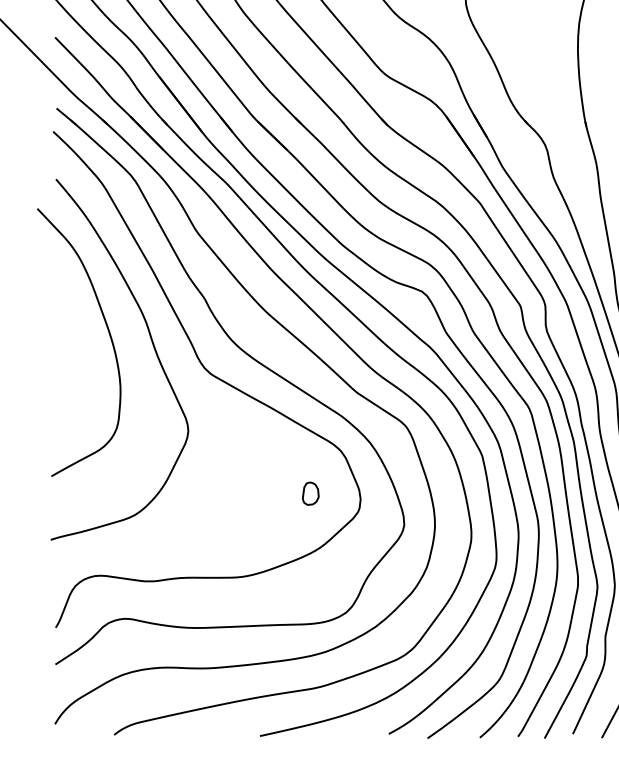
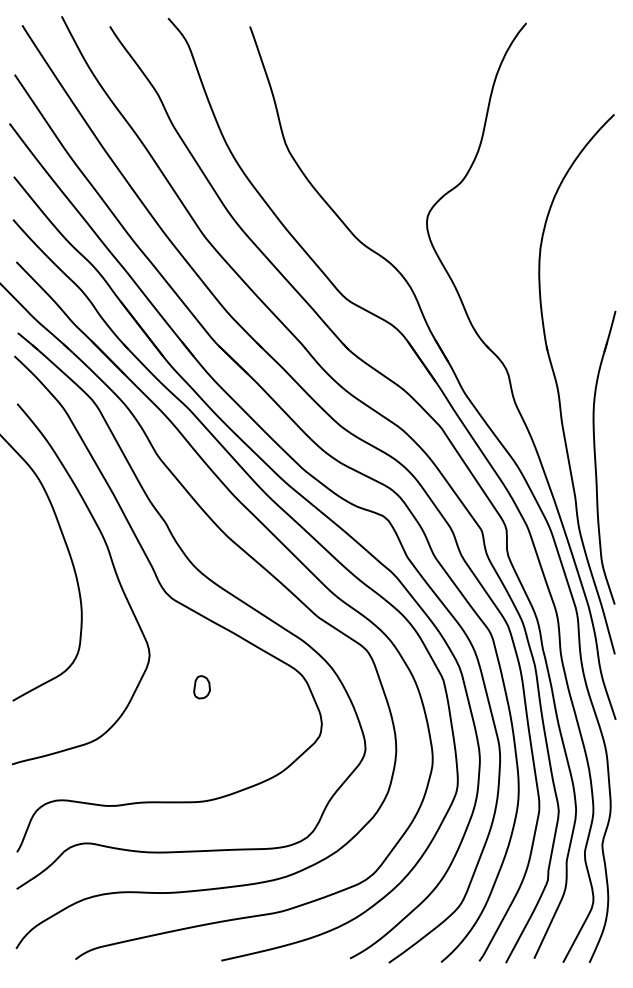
part: (310, 493) -> (201, 687), moved

